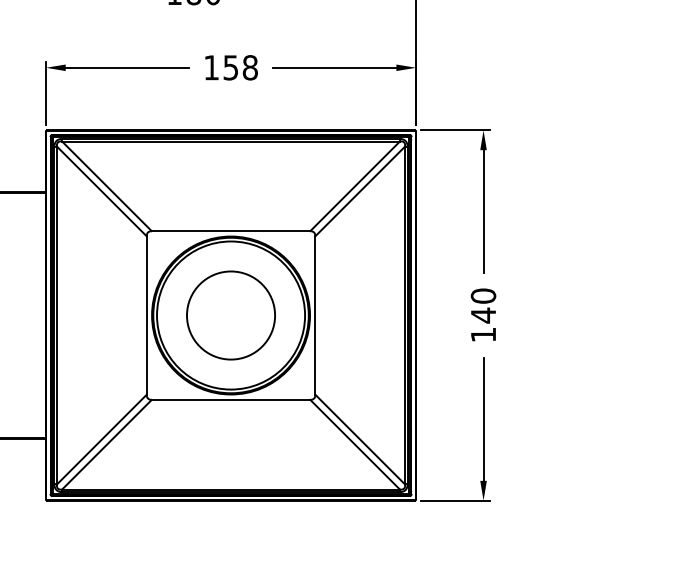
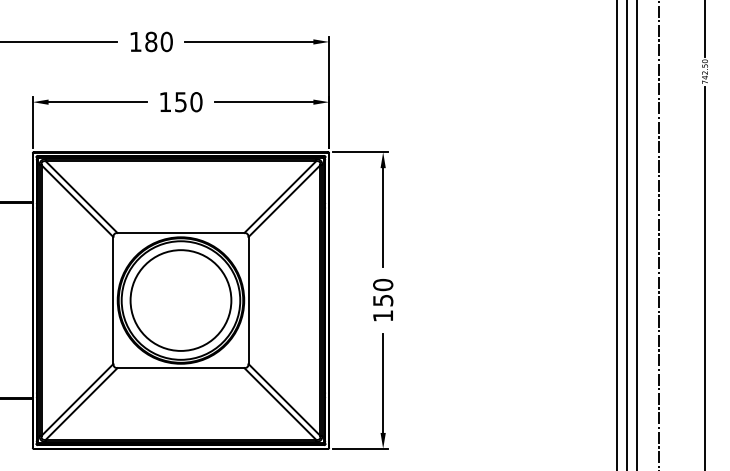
text: (250, 66) -> (196, 101), 158 -> 150
circle: (230, 315) -> (180, 300), size x1.43
text: (483, 315) -> (383, 300), 140 -> 150

